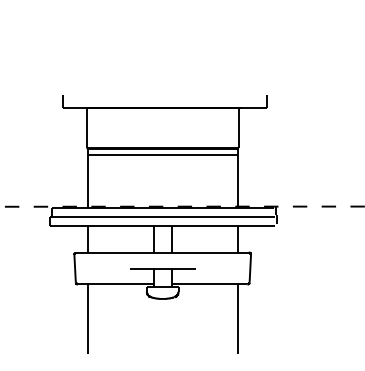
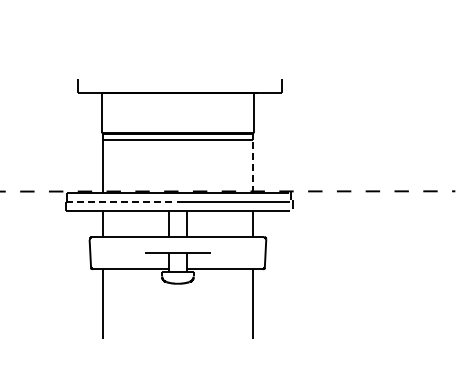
line: (237, 181) -> (252, 166), solid -> dashed
line: (107, 216) -> (122, 201), solid -> dashed

